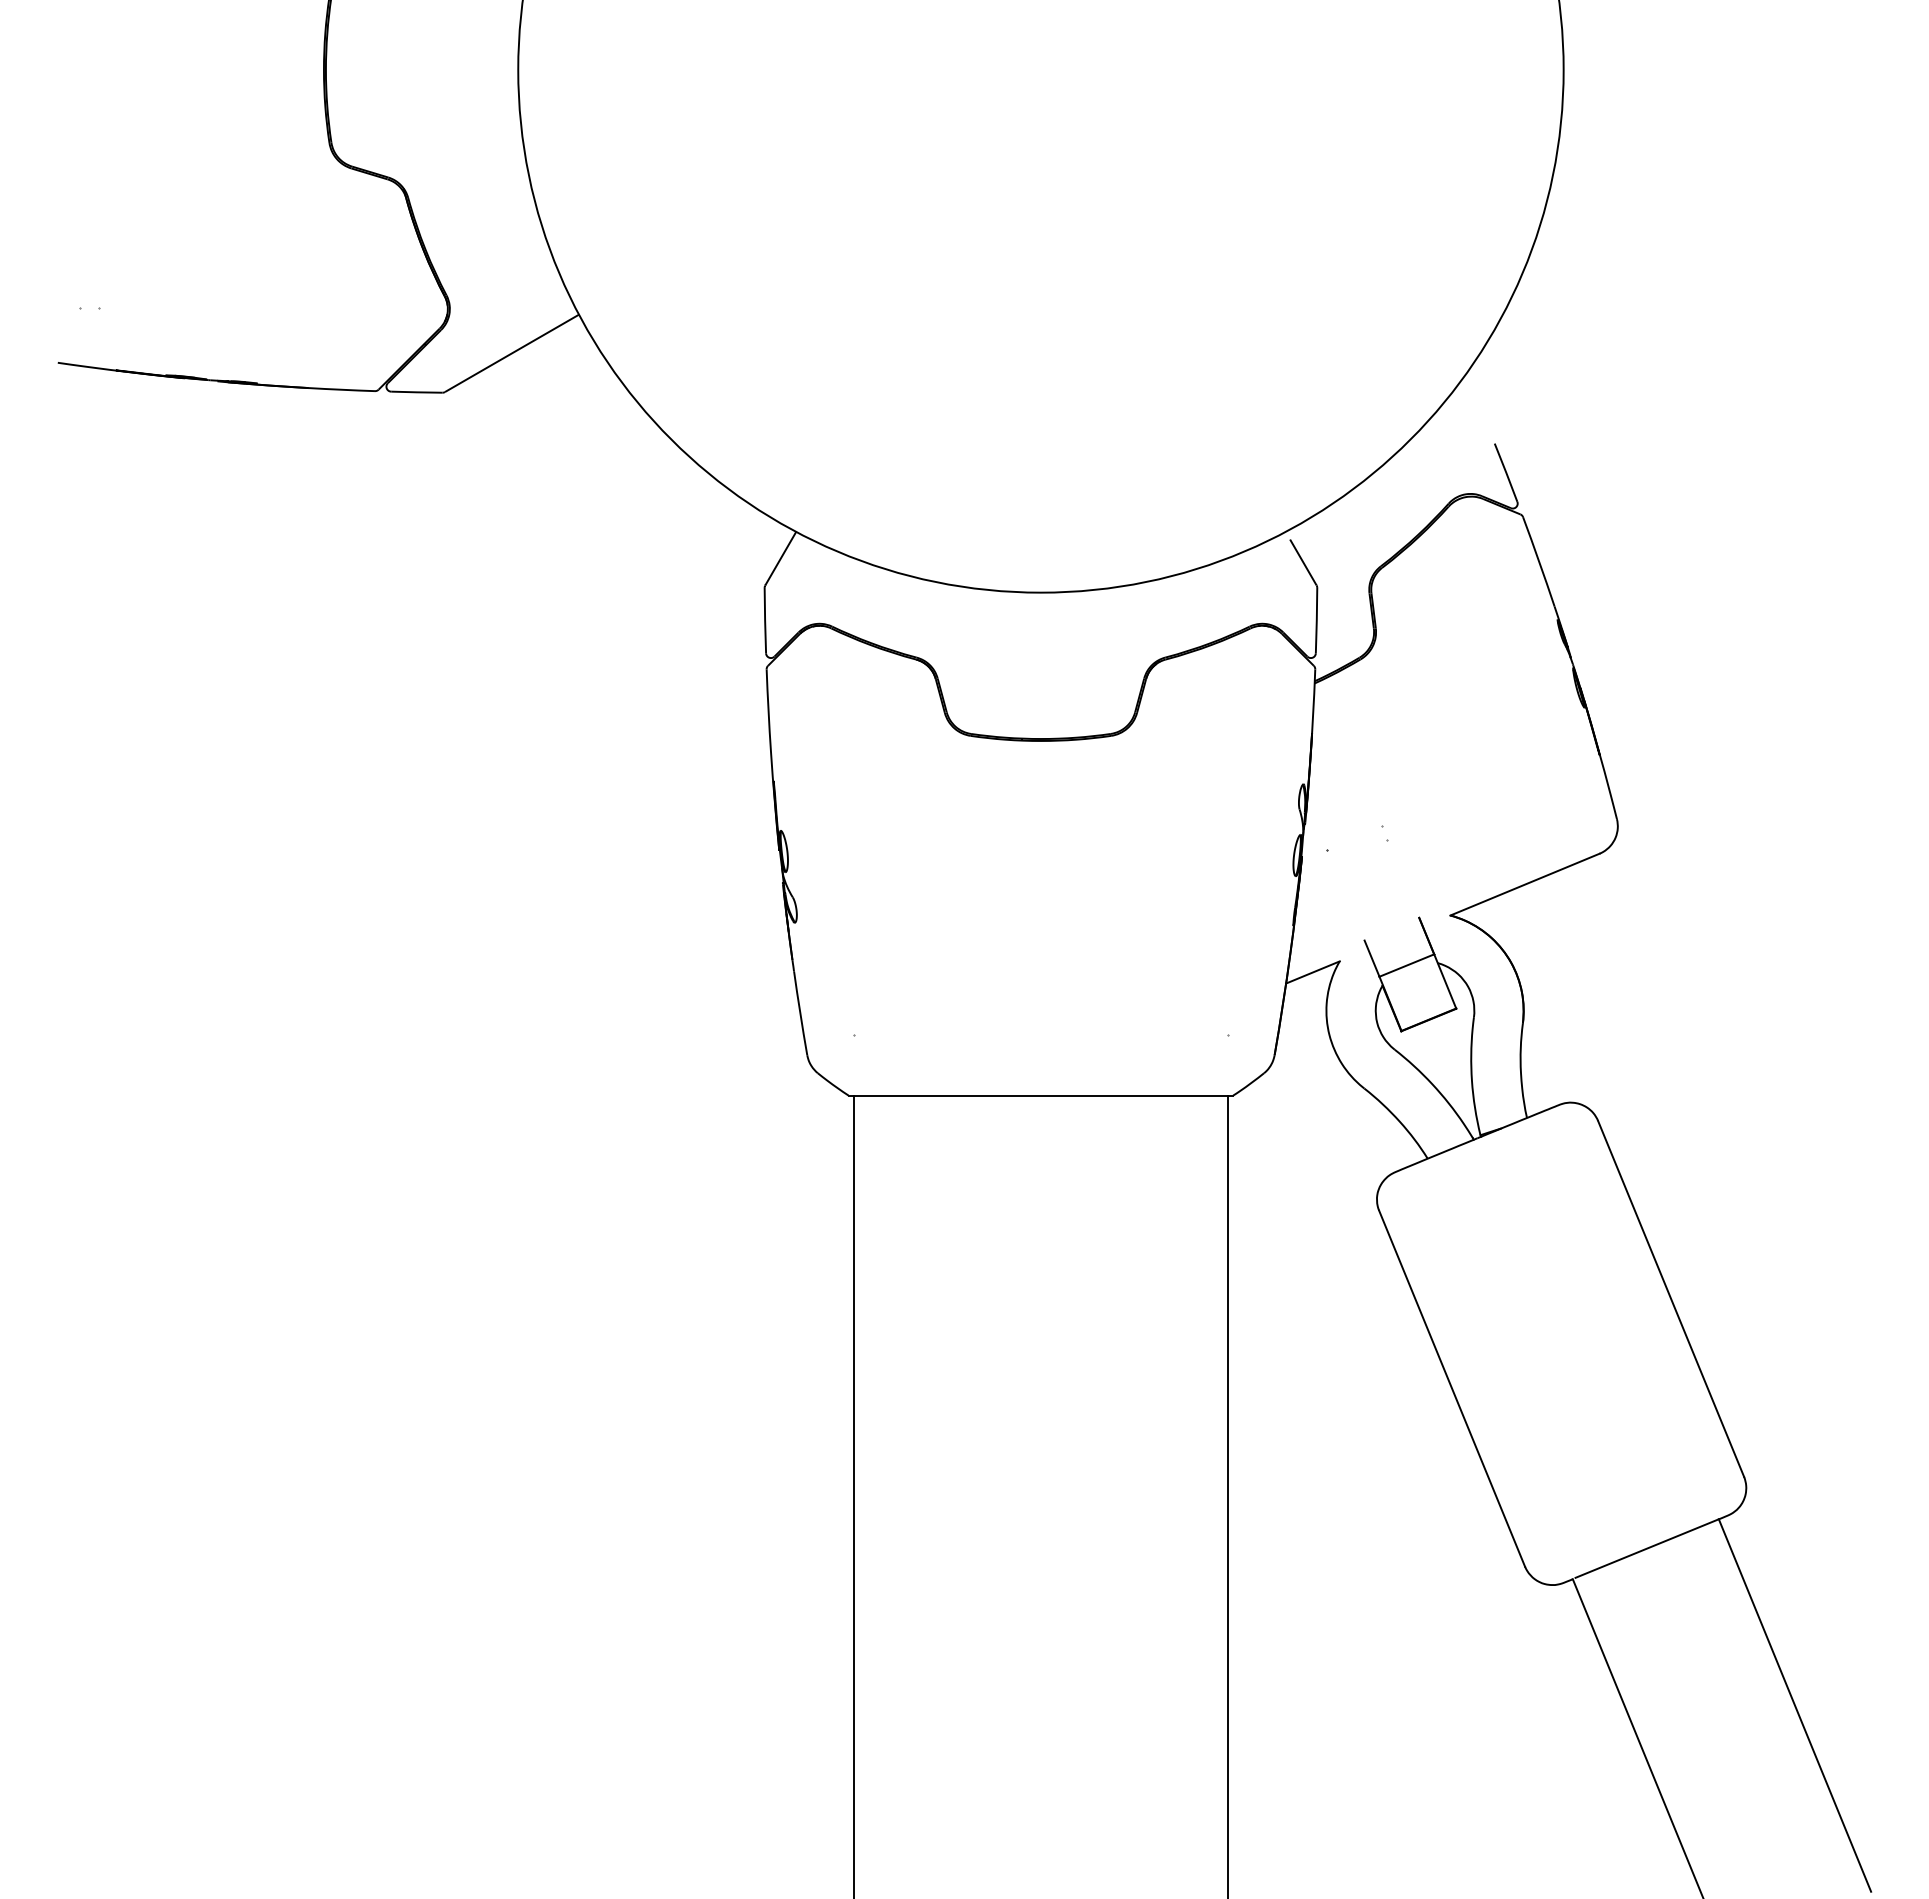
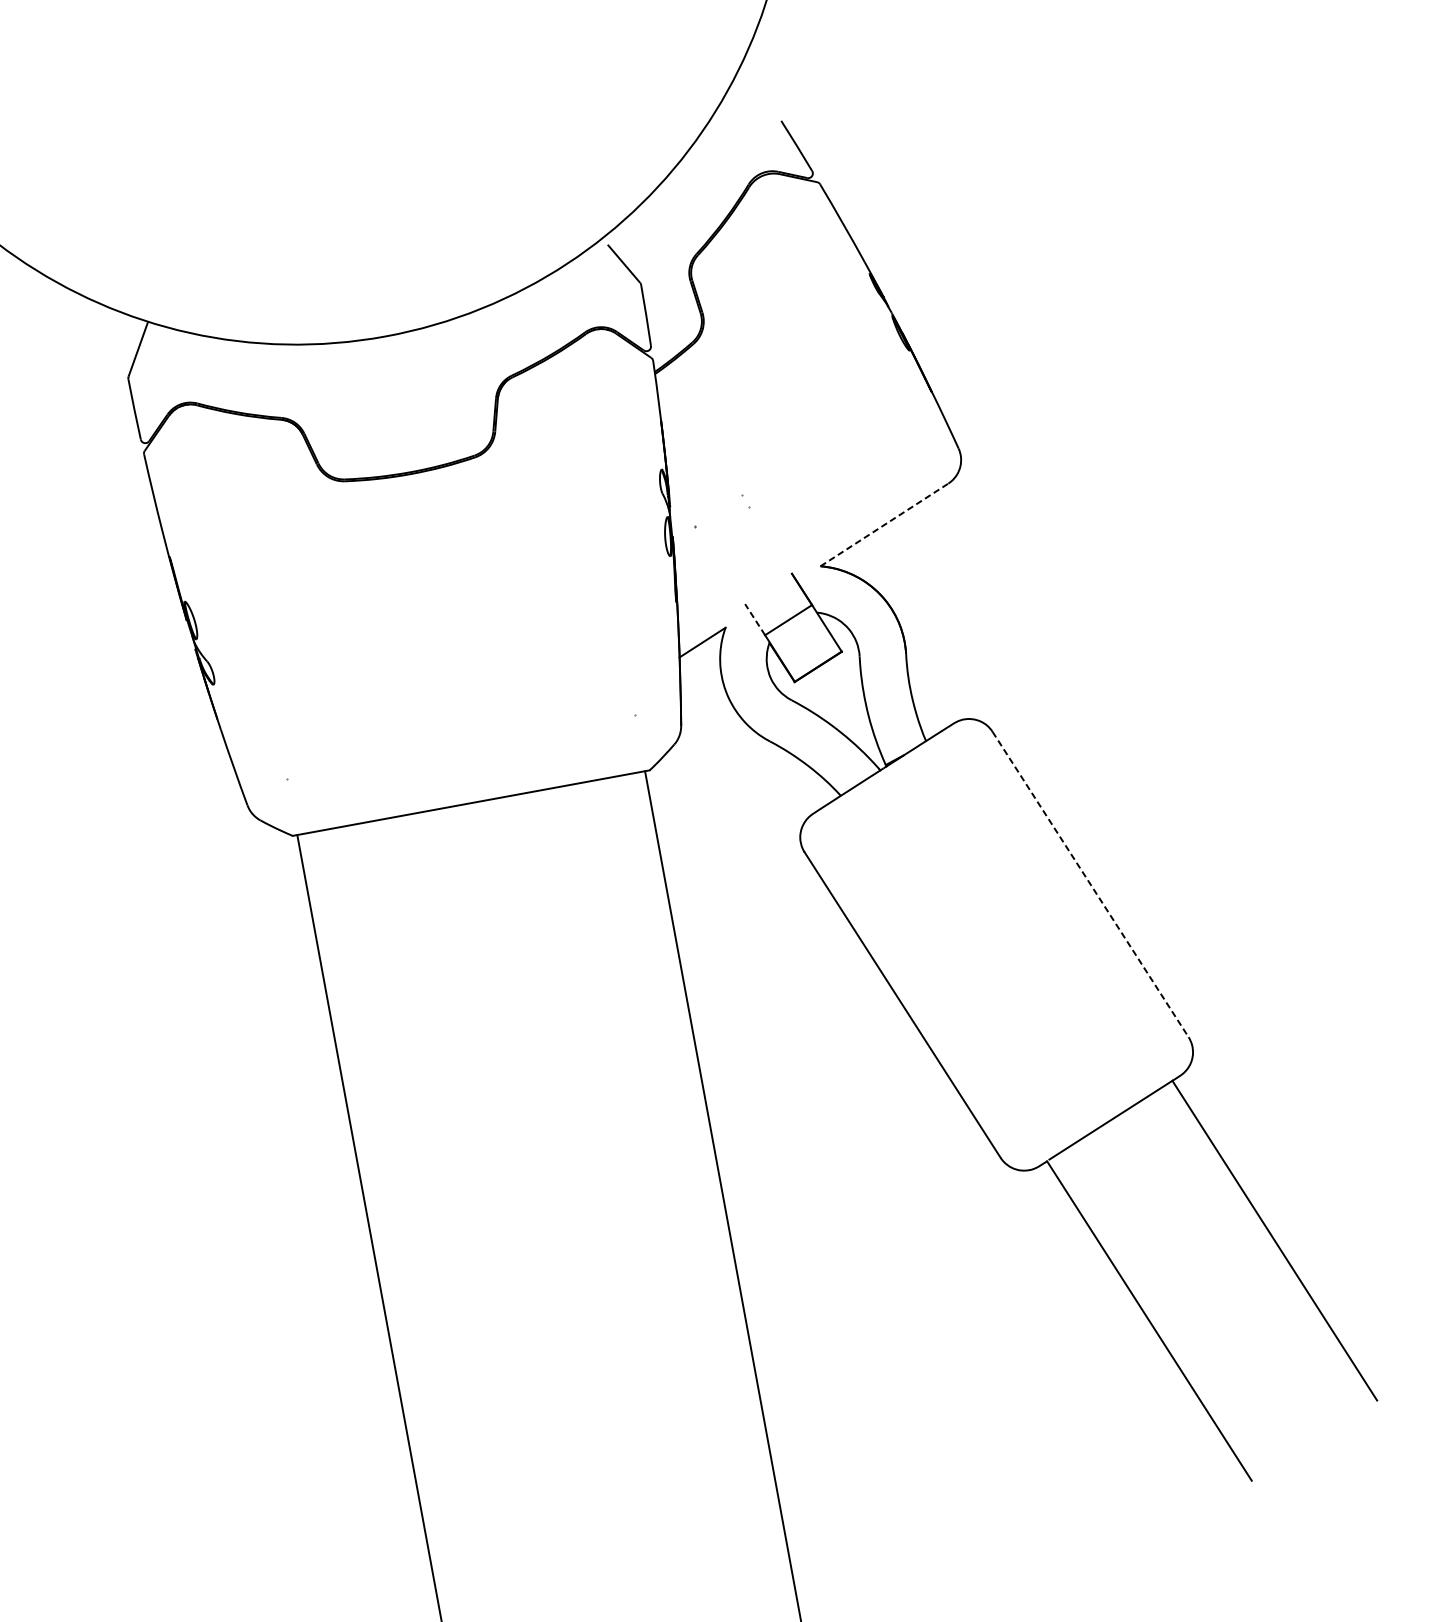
line: (1524, 884) -> (883, 524), solid -> dashed
line: (1372, 958) -> (755, 619), solid -> dashed
line: (1671, 1299) -> (1091, 884), solid -> dashed

